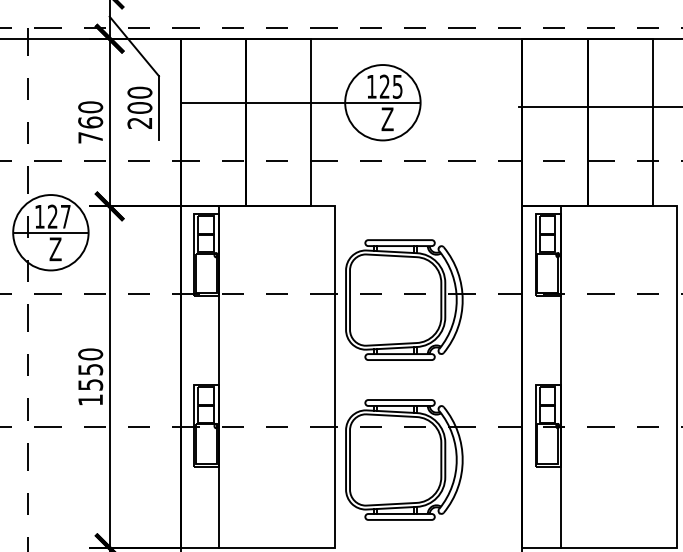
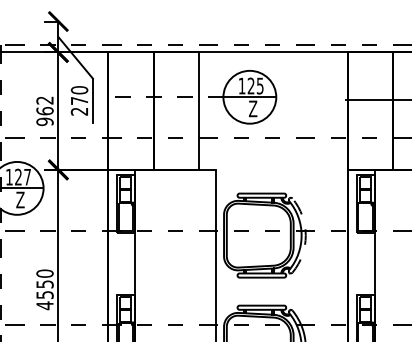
line: (262, 102) -> (165, 97), solid -> dashed
text: (139, 107) -> (79, 100), 200 -> 270
text: (90, 122) -> (44, 111), 760 -> 962
arc: (462, 300) -> (305, 235), solid -> dashed
text: (90, 399) -> (44, 305), 1550 -> 4550

